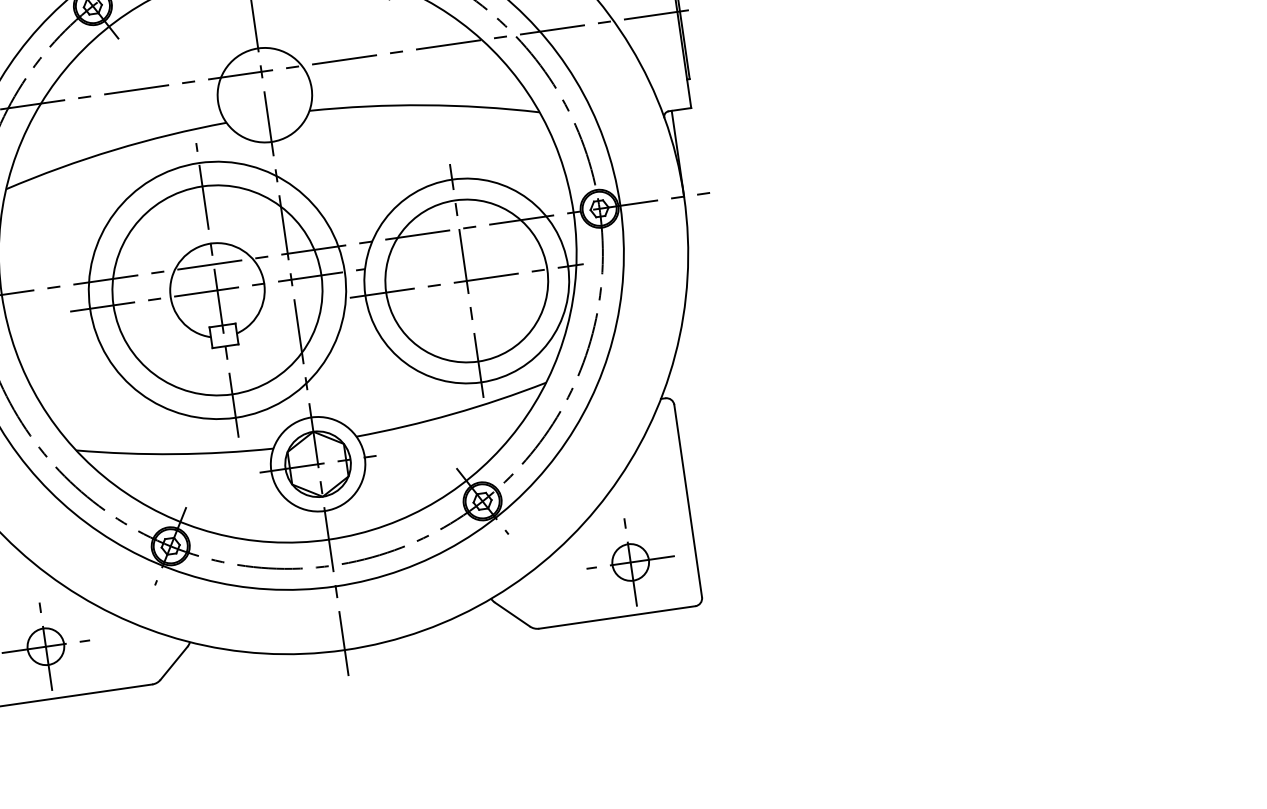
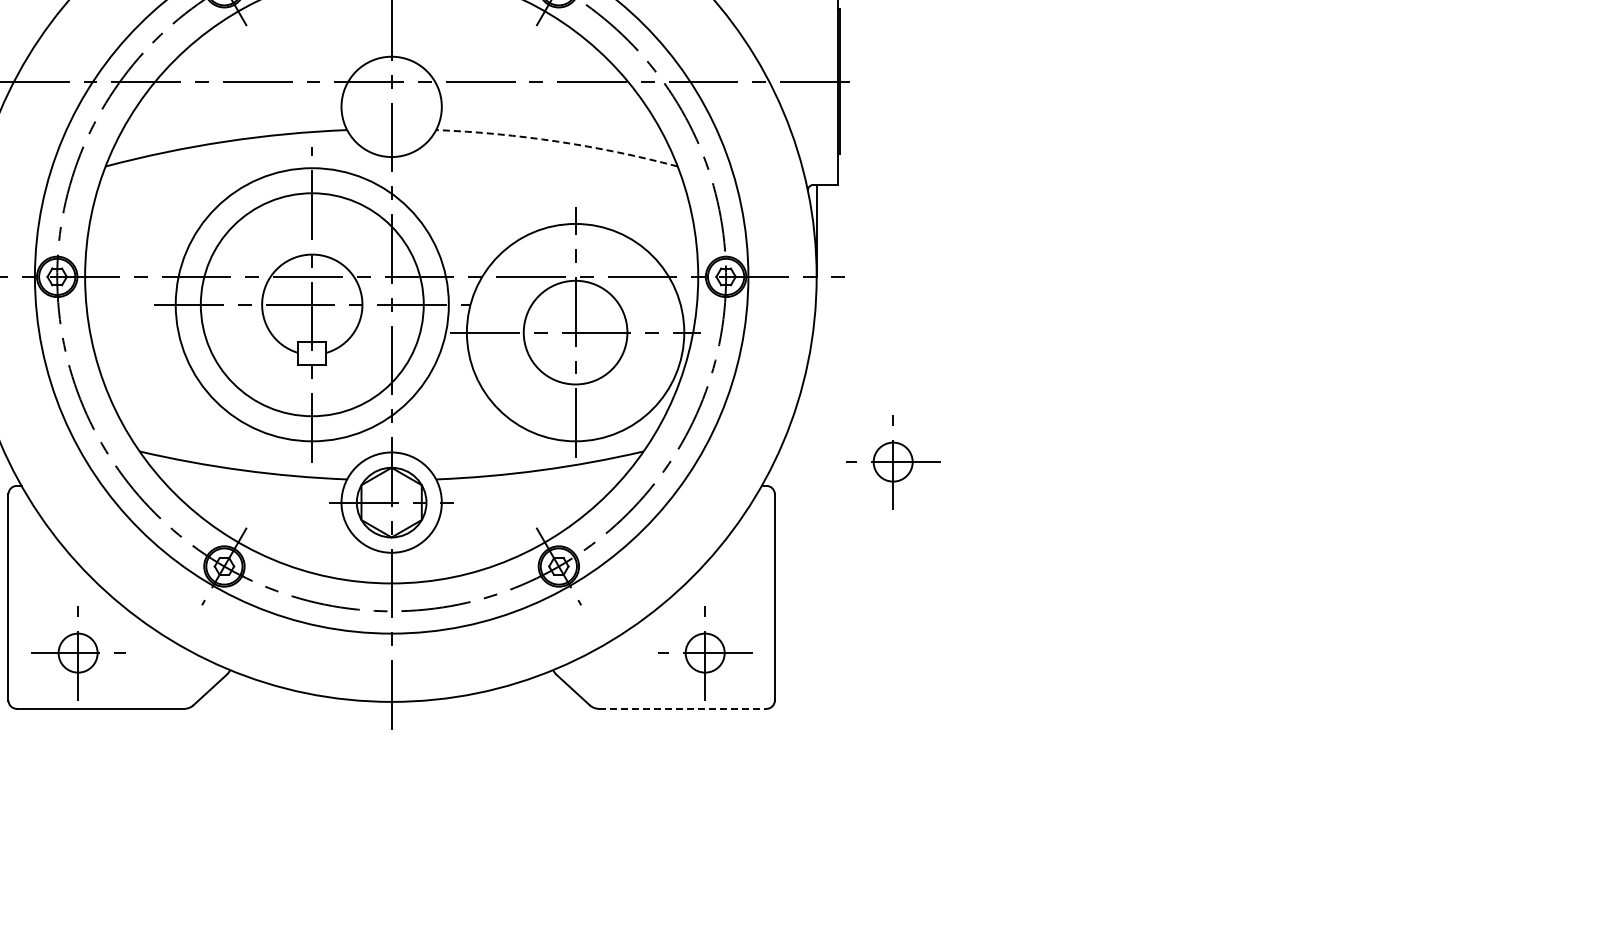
arc: (424, 105) -> (557, 141), solid -> dashed
circle: (466, 280) -> (575, 332), size x0.6
part: (780, 359) -> (893, 462), added
line: (616, 617) -> (682, 708), solid -> dashed

